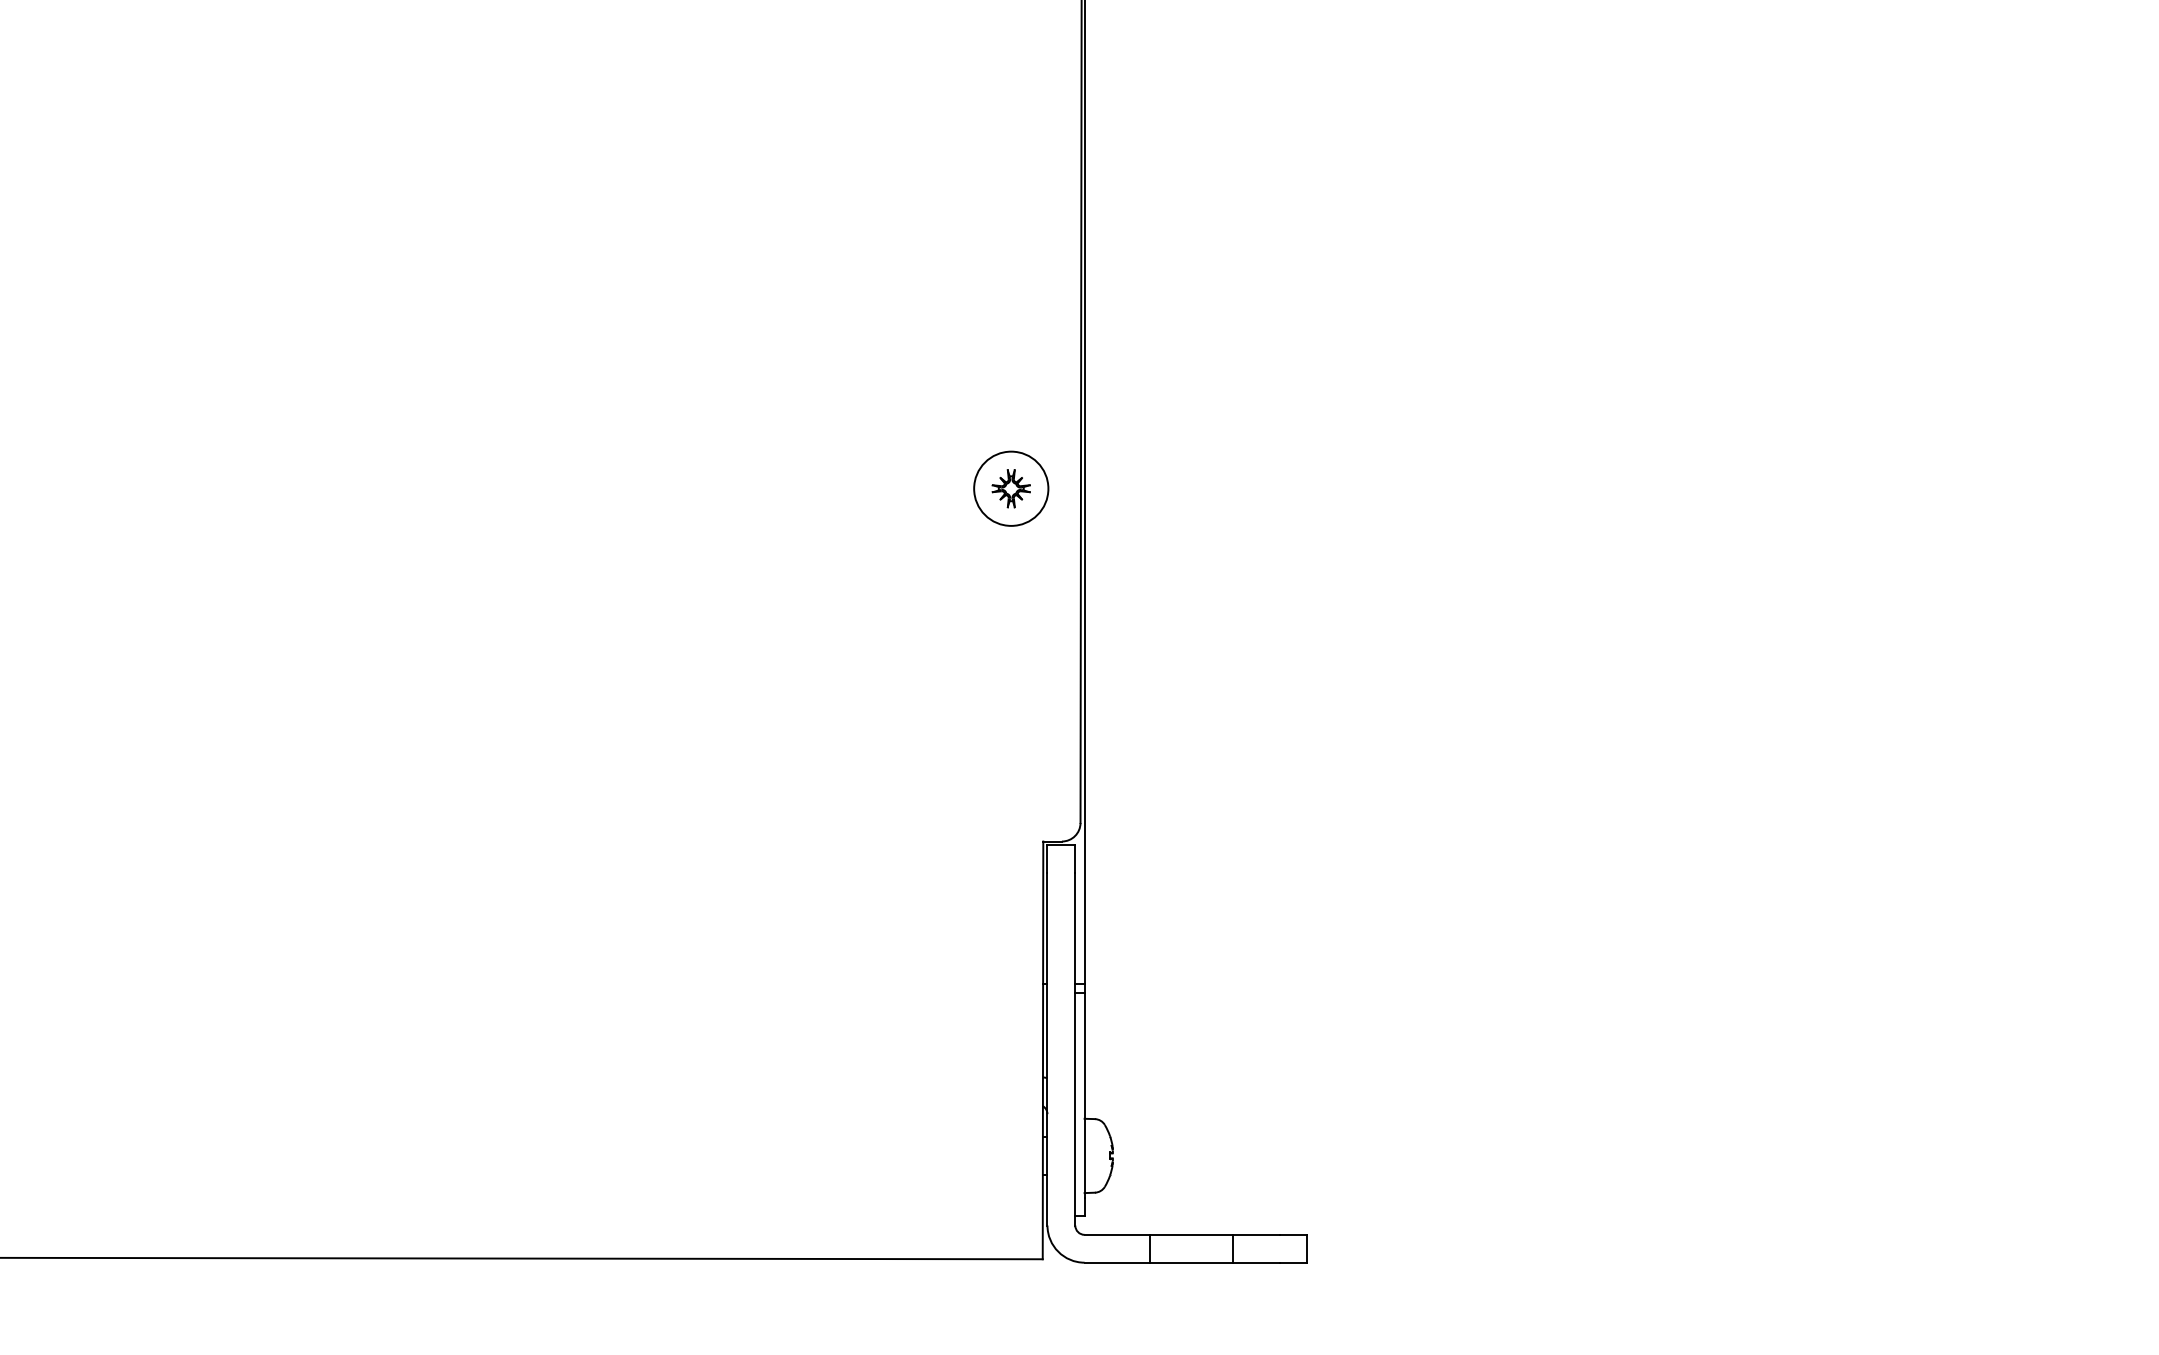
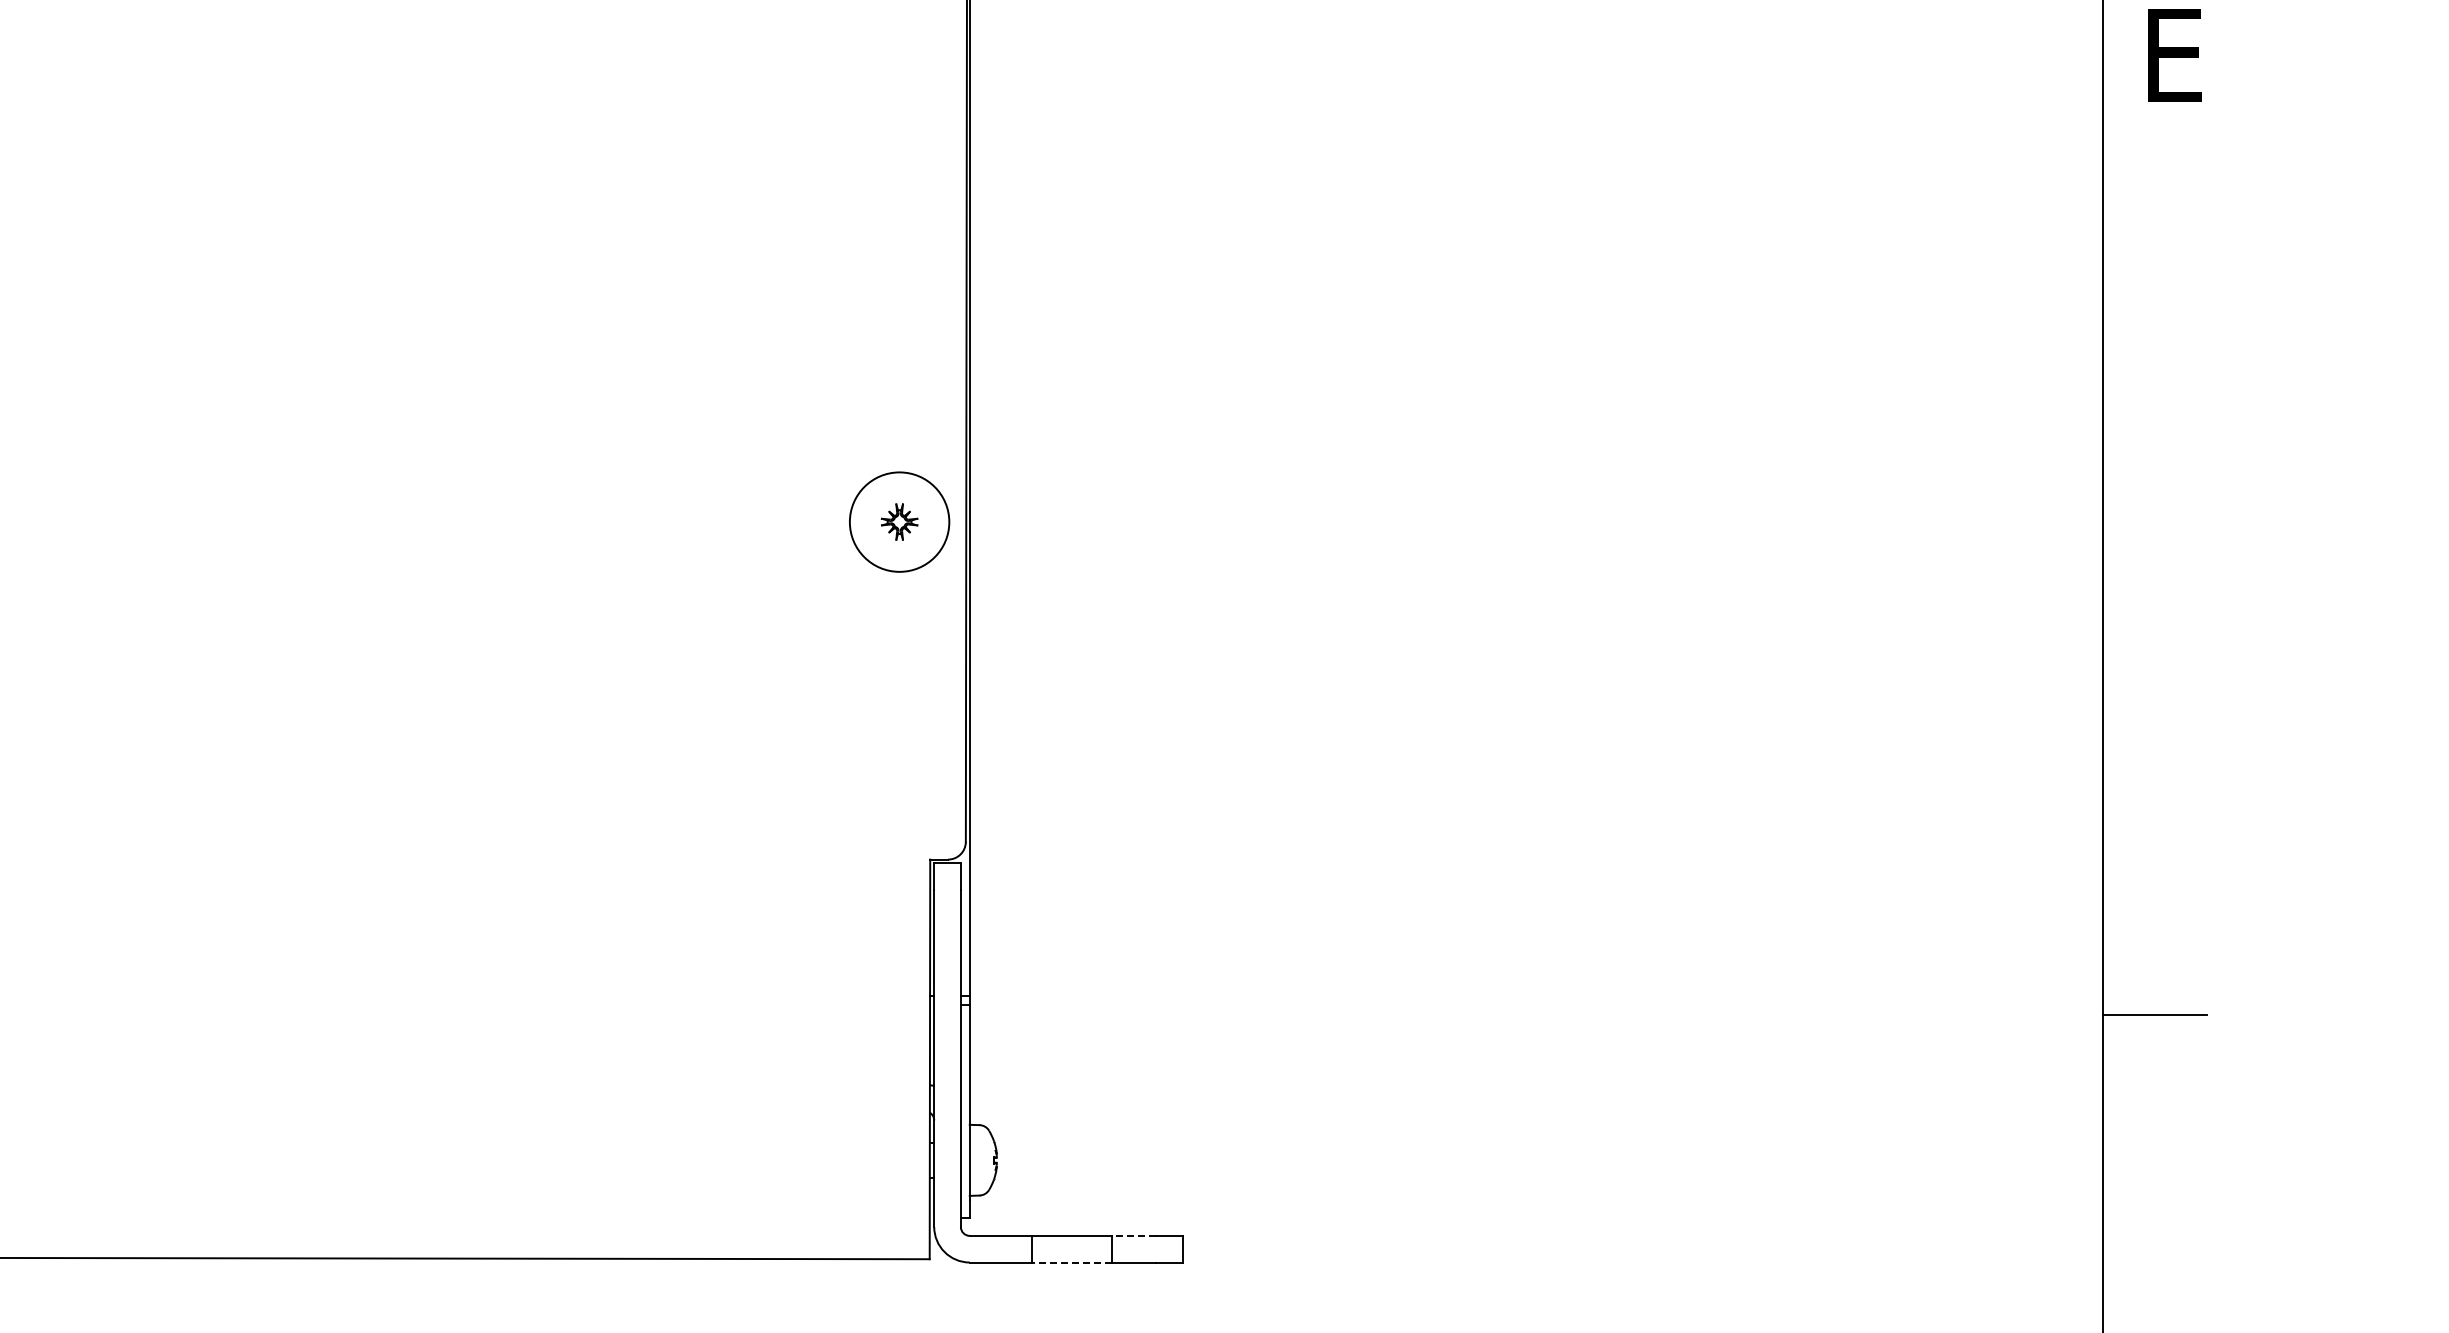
circle: (1011, 488) -> (899, 521), size x1.4
line: (1255, 1234) -> (1133, 1235), solid -> dashed
line: (1190, 1262) -> (1071, 1262), solid -> dashed

